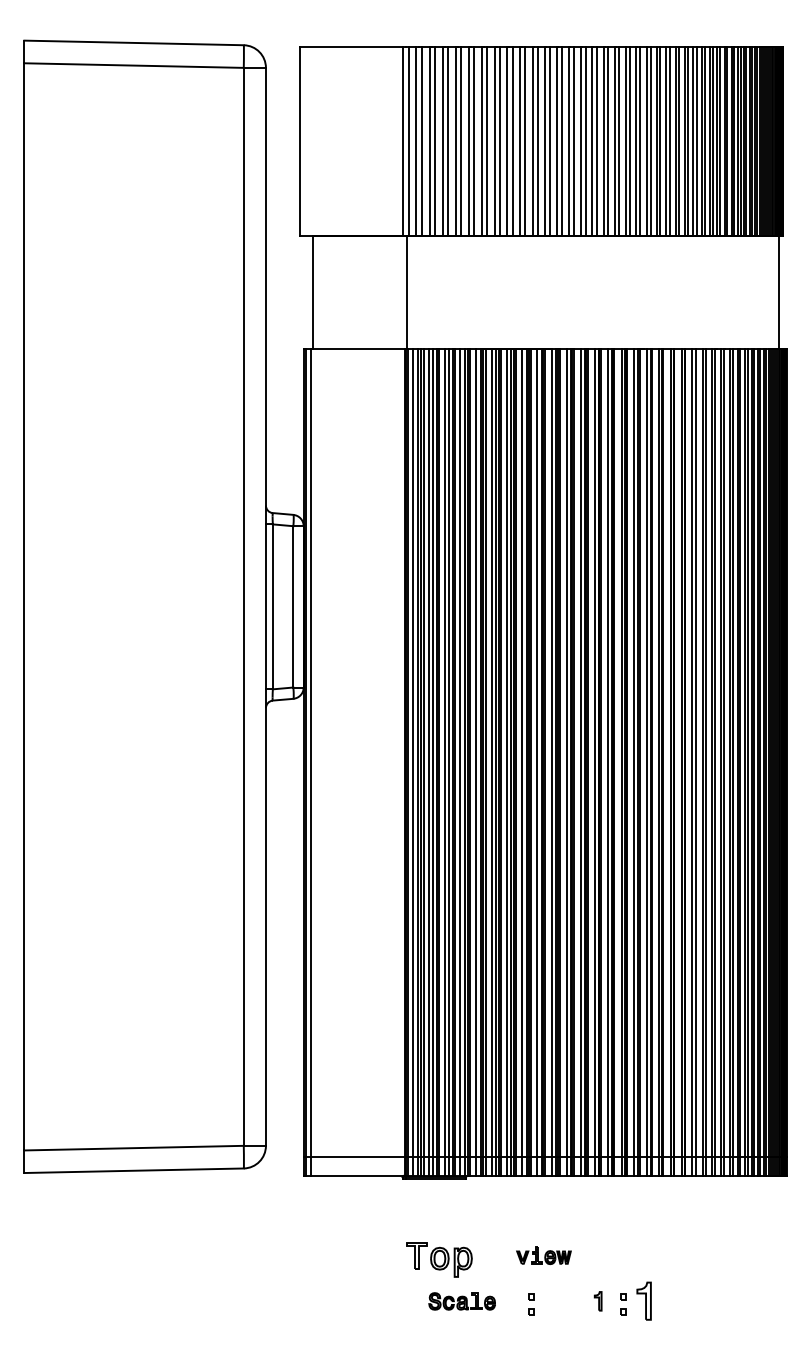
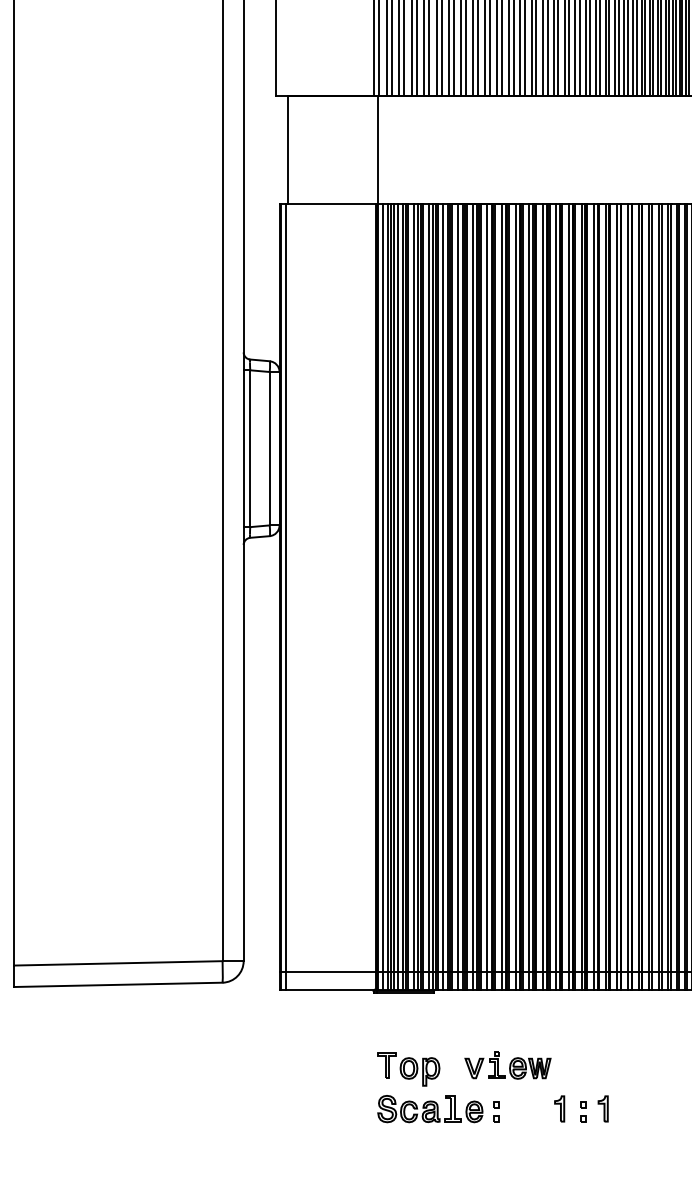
part: (543, 1255) -> (507, 1065), size x1.67
part: (461, 1301) -> (429, 1109), size x1.67
part: (597, 1301) -> (558, 1109), size x1.43
part: (643, 1301) -> (602, 1109), size x0.71

